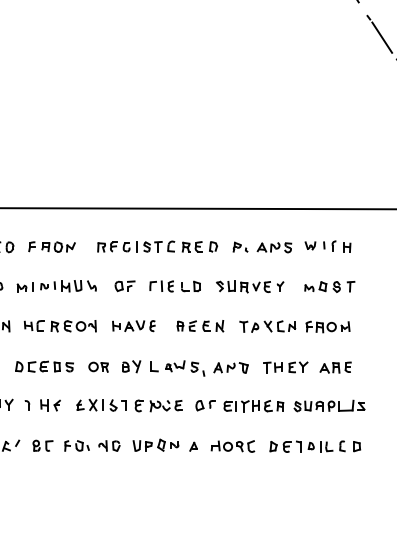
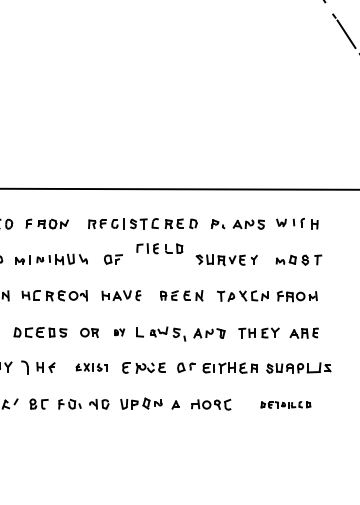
part: (174, 286) -> (159, 248), moved
part: (131, 366) -> (119, 332), size x0.6
part: (26, 404) -> (24, 366), size x1.6
part: (100, 405) -> (91, 367), size x0.7
part: (314, 446) -> (285, 404), size x0.6

